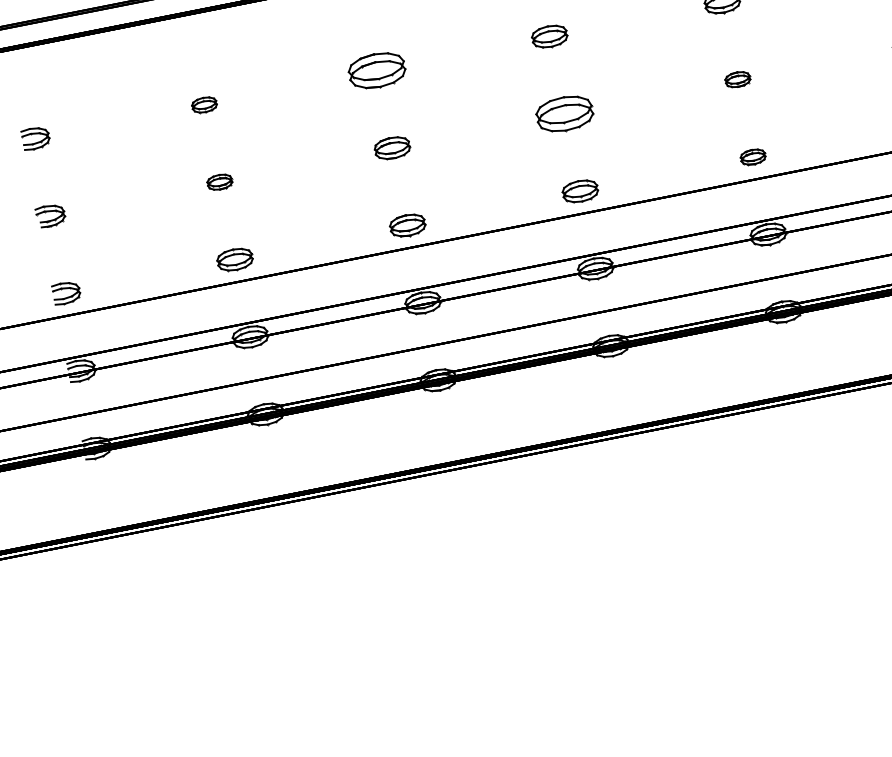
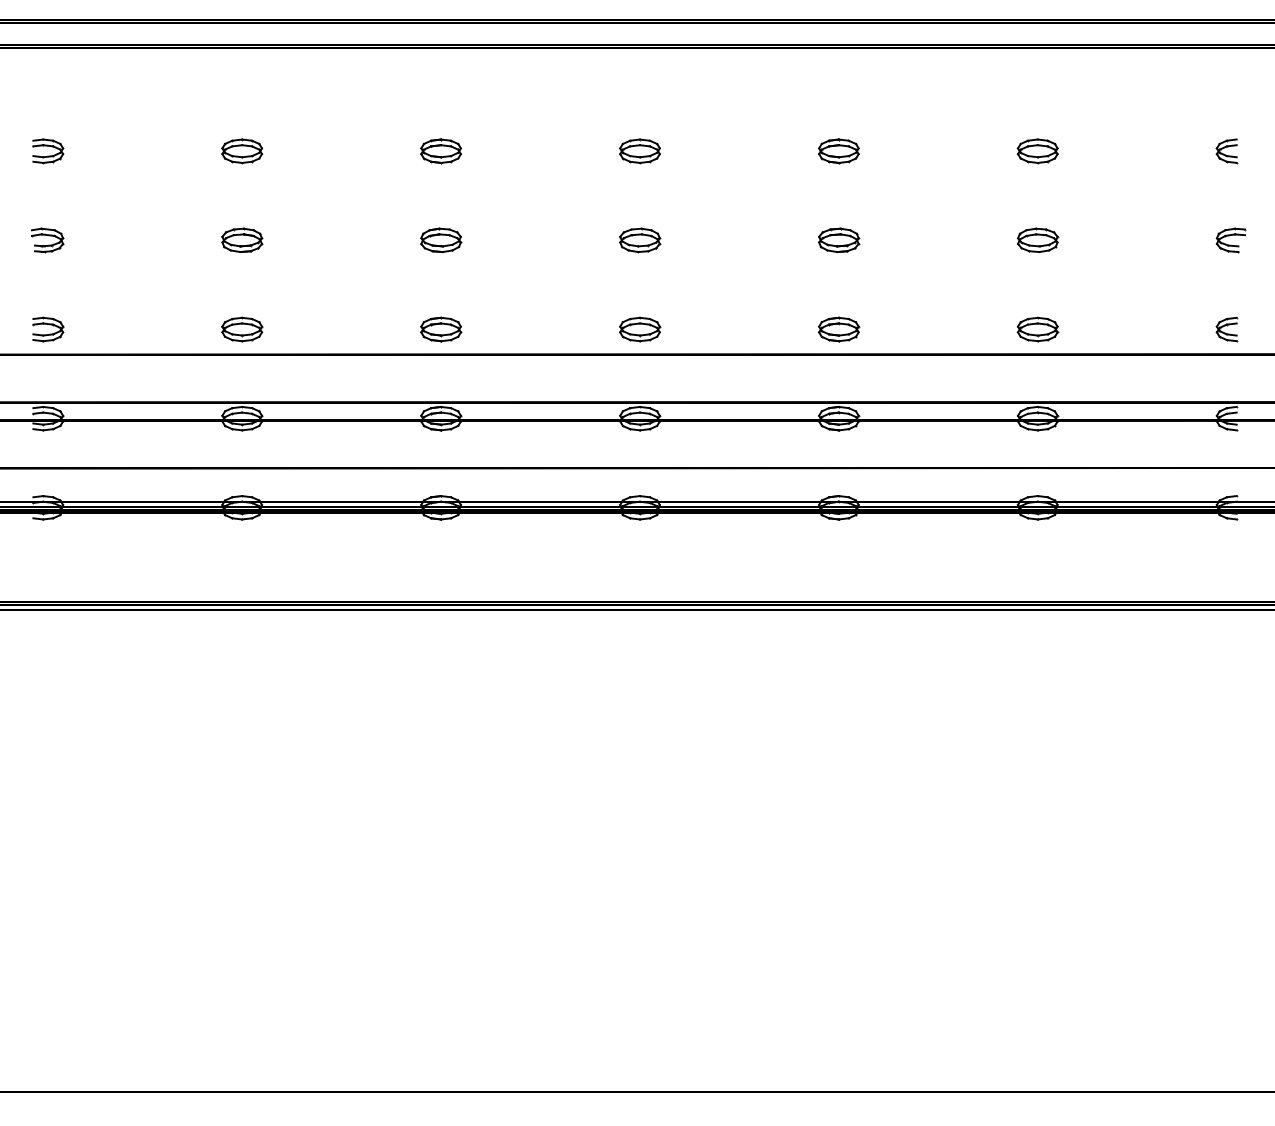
part: (376, 71) -> (440, 151), size x0.62
part: (738, 78) -> (839, 239), size x1.43
part: (204, 105) -> (242, 151), size x1.43
part: (565, 113) -> (640, 240), size x0.62
part: (753, 157) -> (839, 329), size x1.43
part: (219, 181) -> (242, 239), size x1.43

